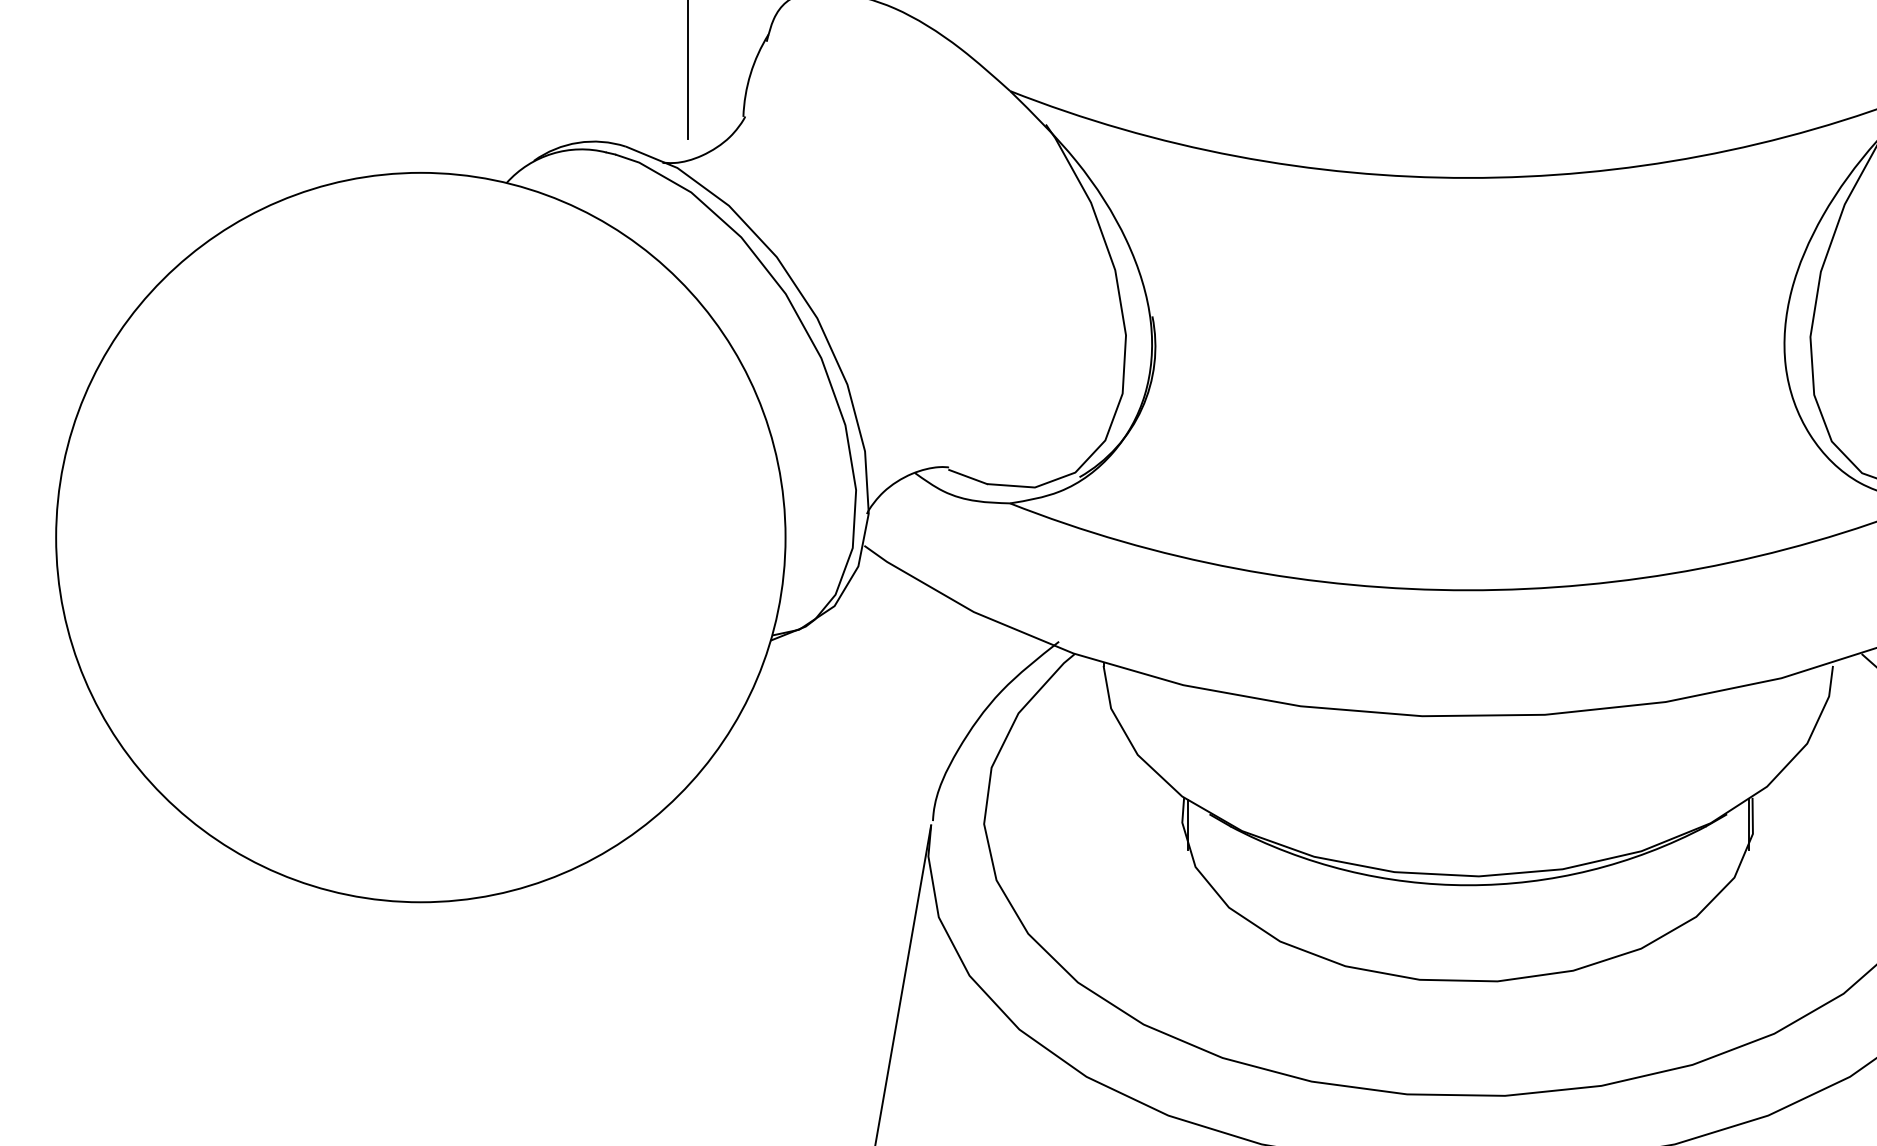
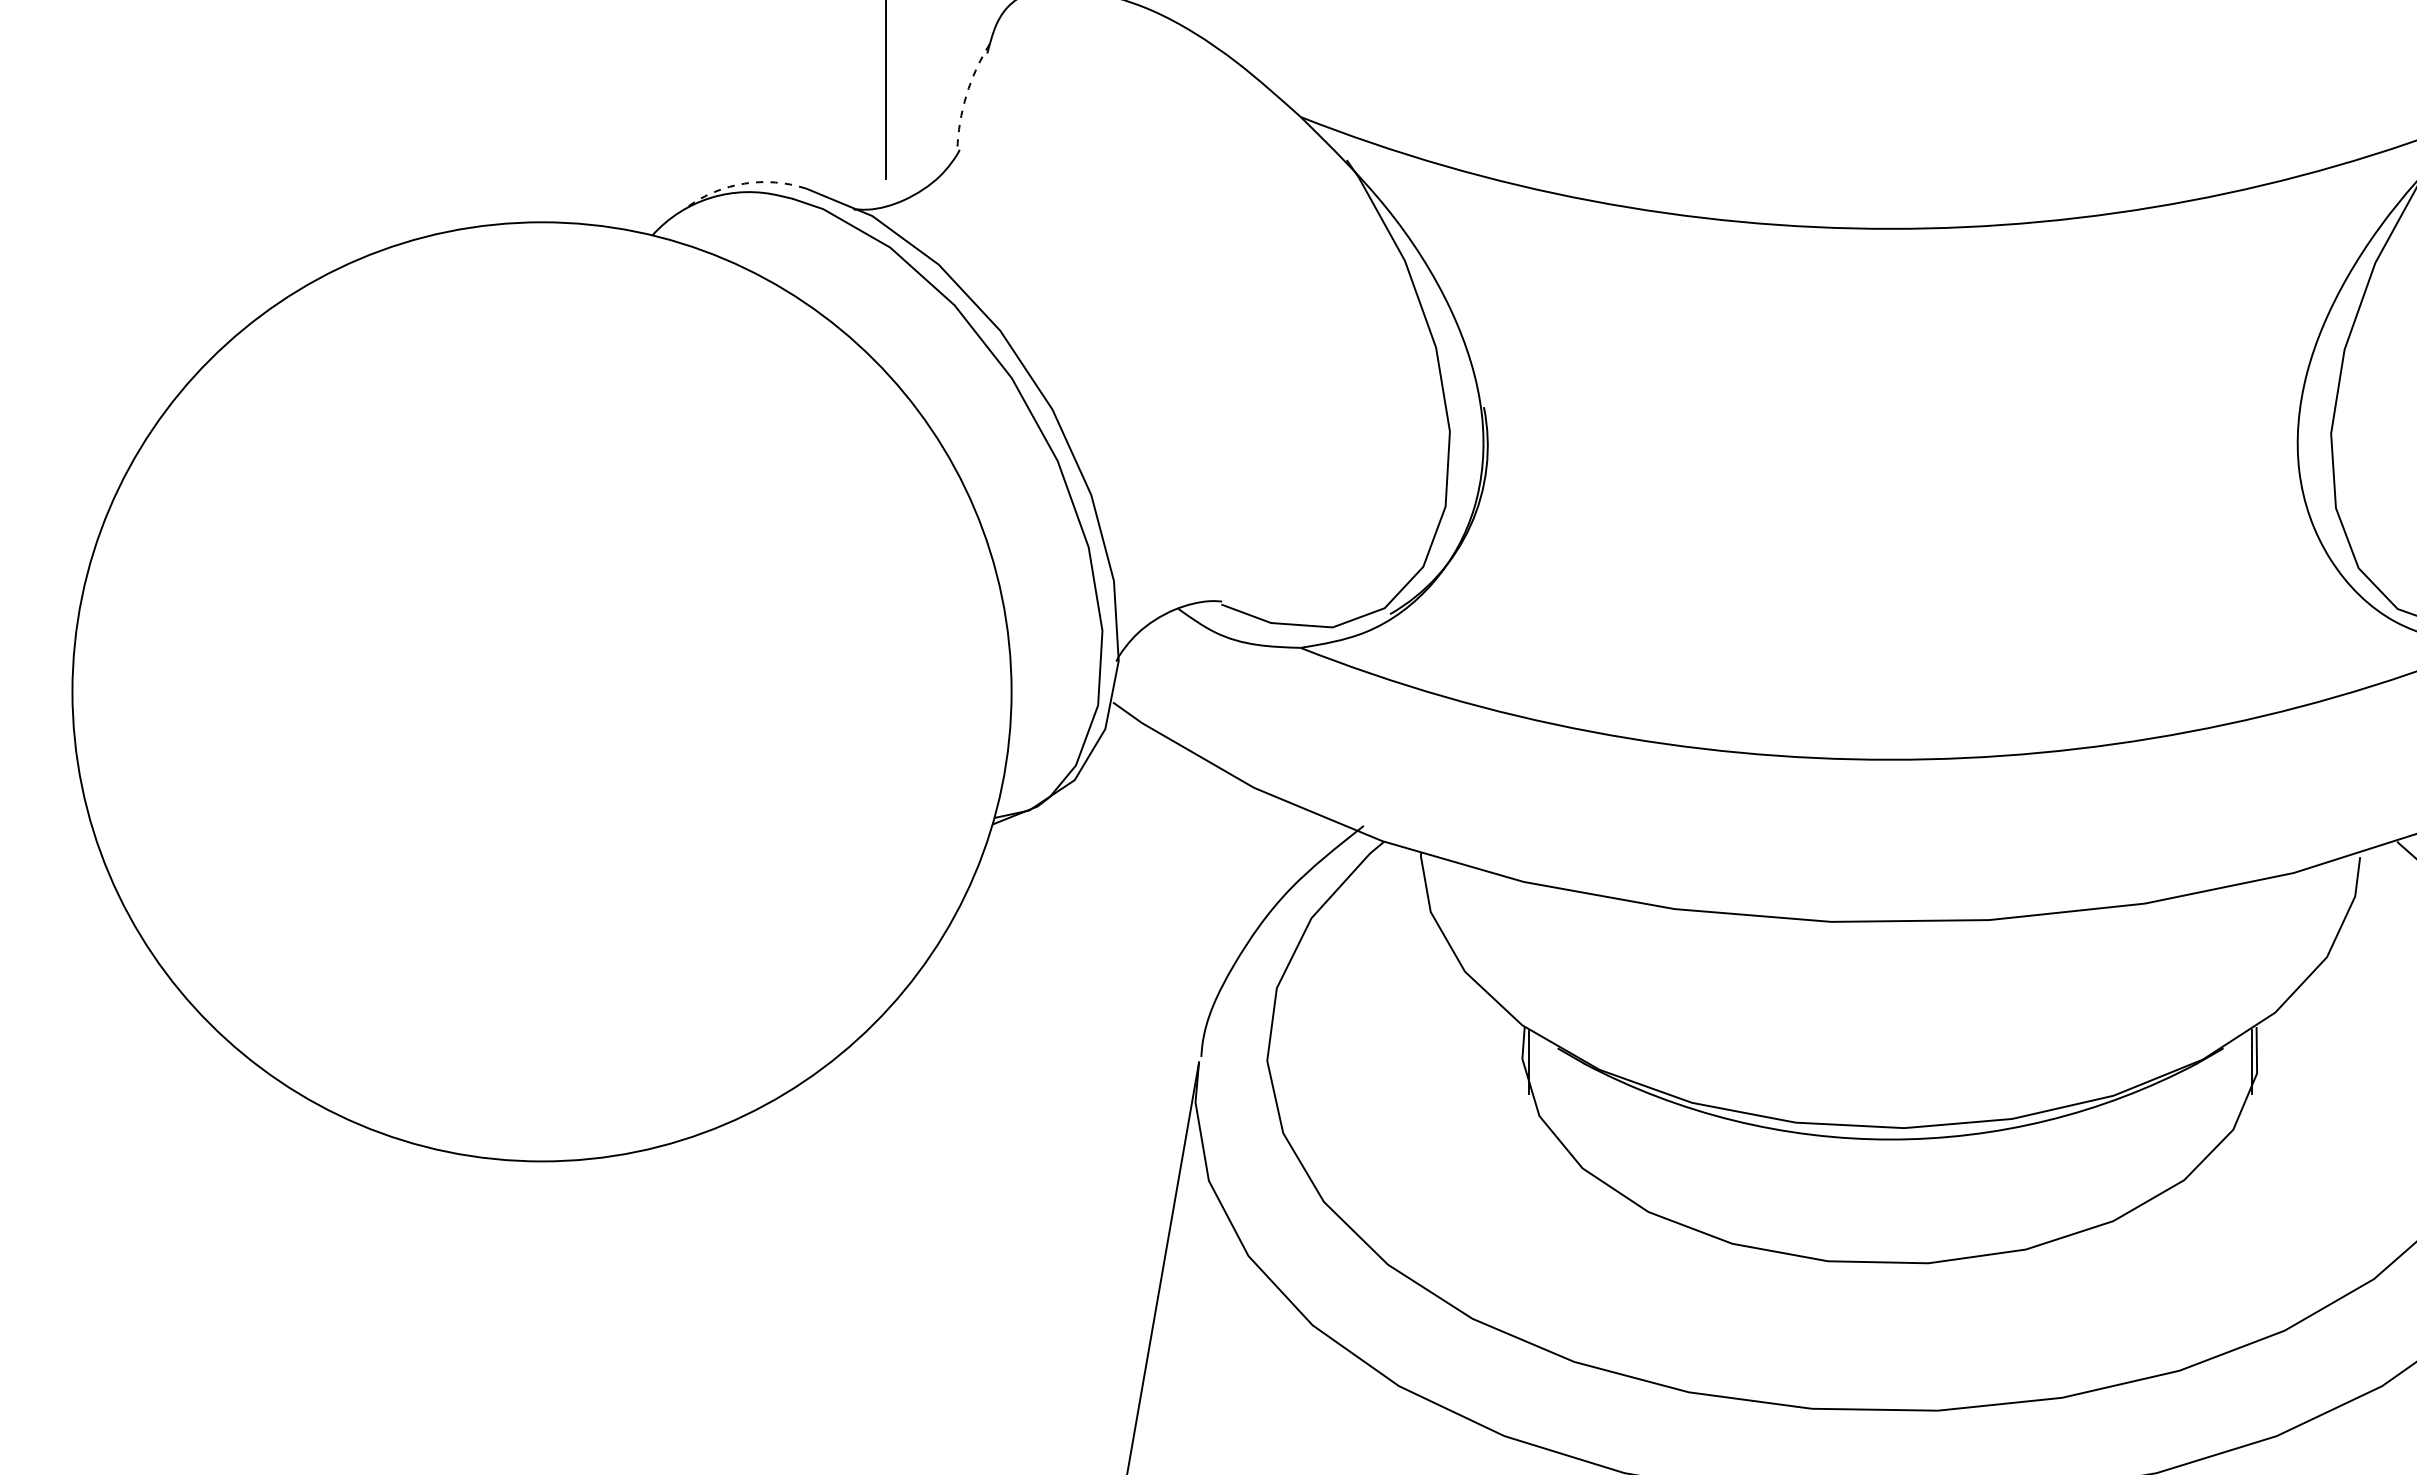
arc: (750, 74) -> (966, 95), solid -> dashed
arc: (578, 142) -> (744, 183), solid -> dashed

